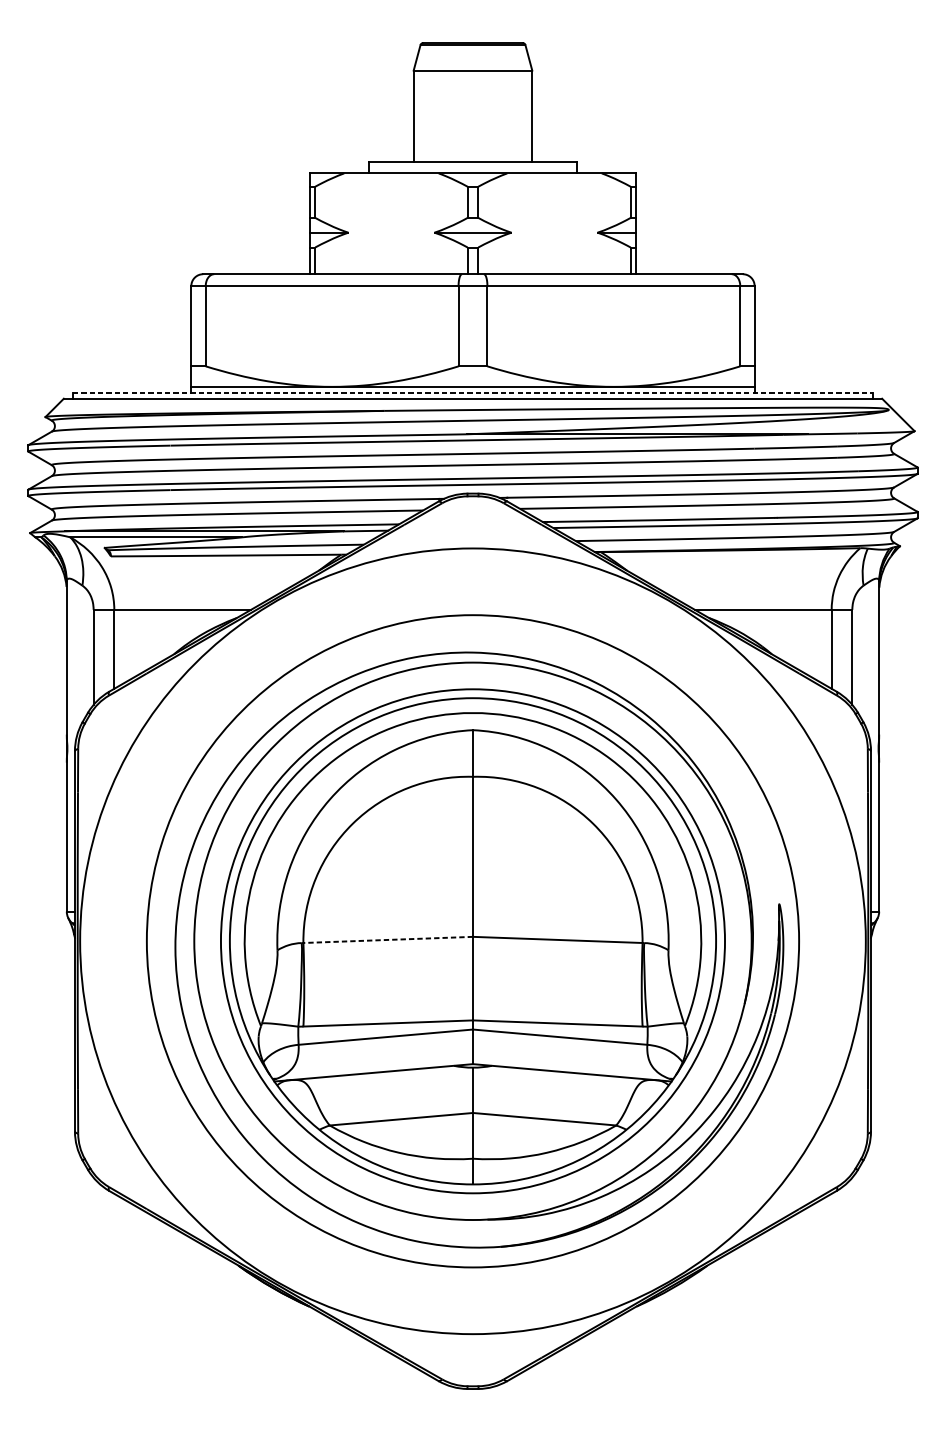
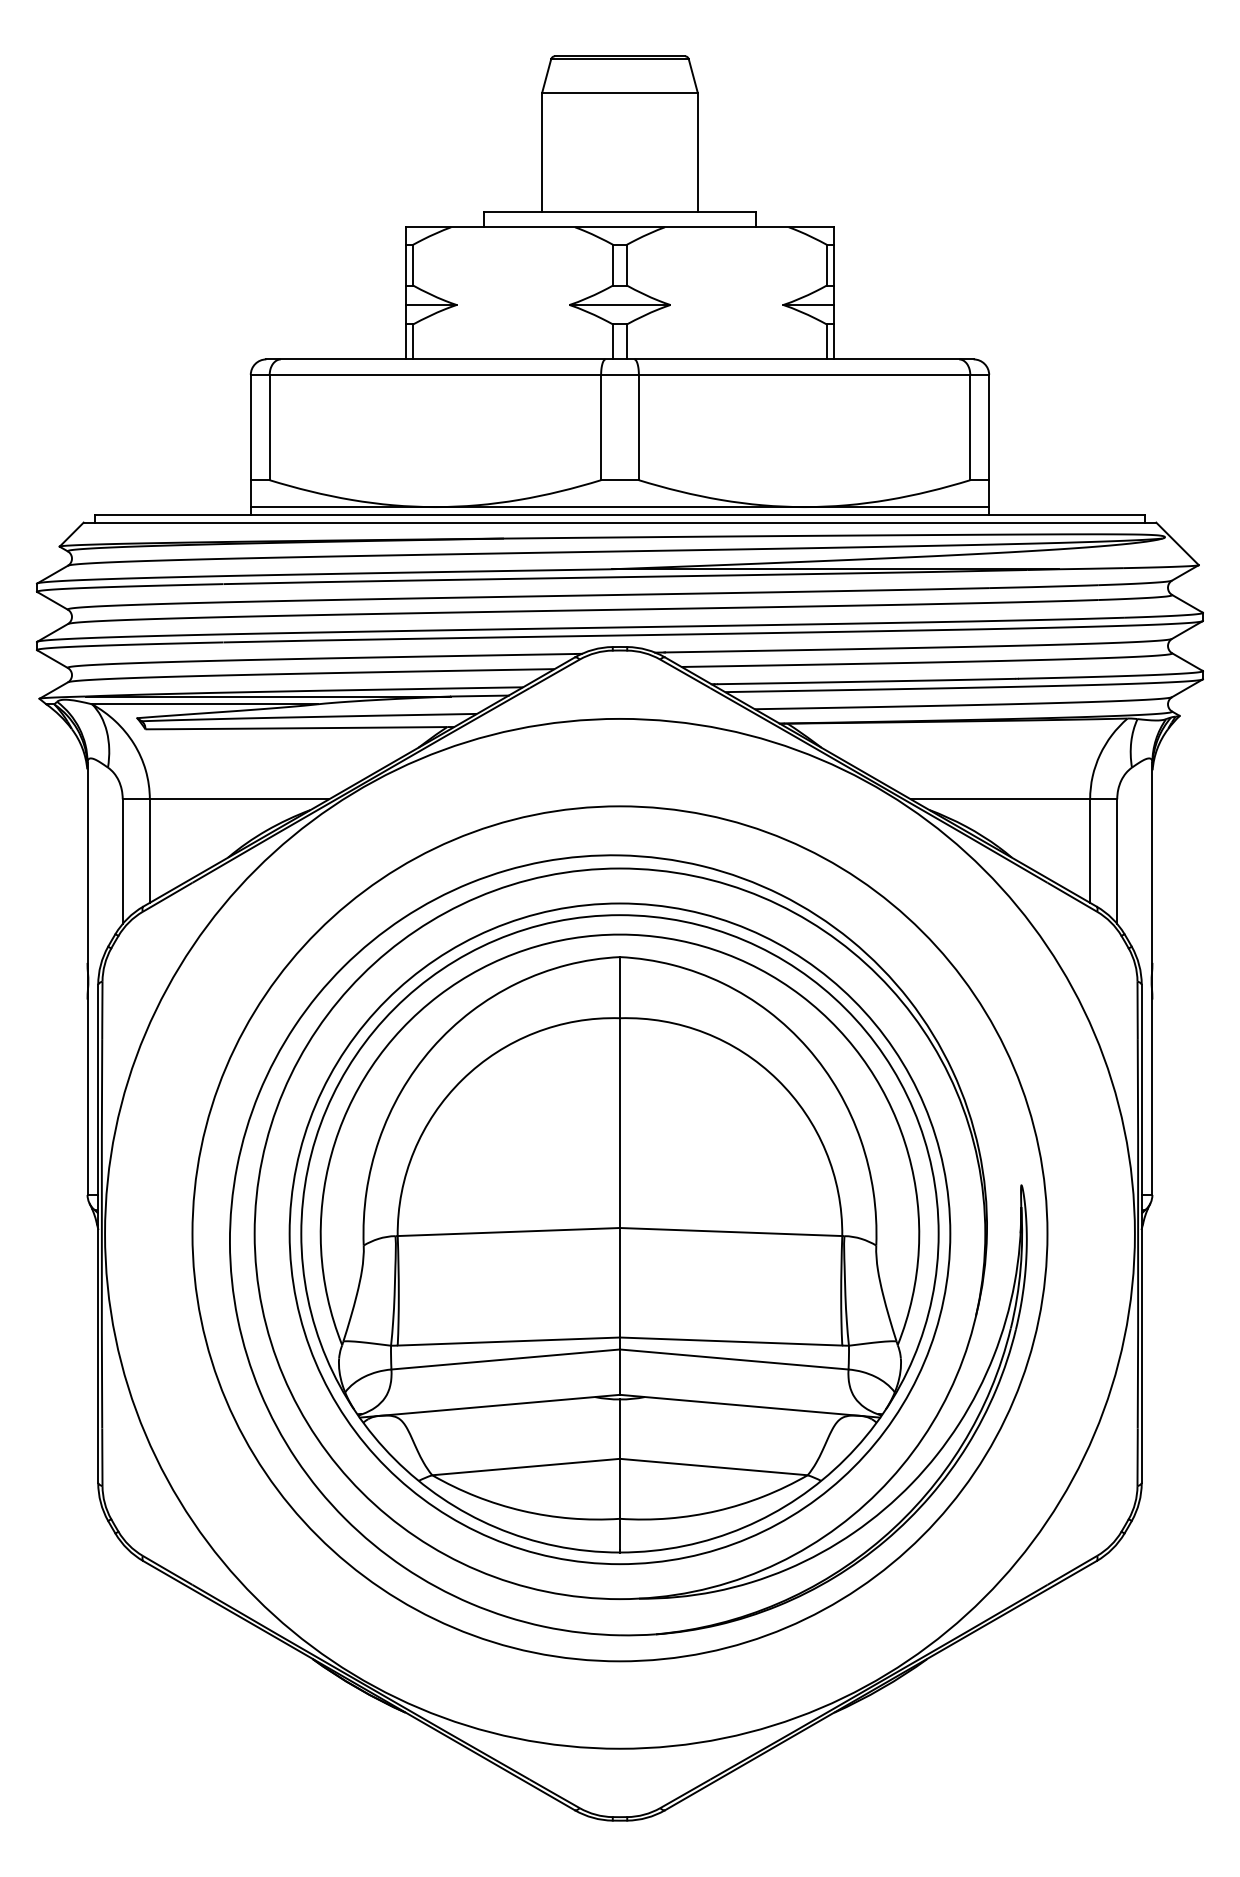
line: (473, 392) -> (620, 514), dashed -> solid
line: (387, 940) -> (508, 1232), dashed -> solid

